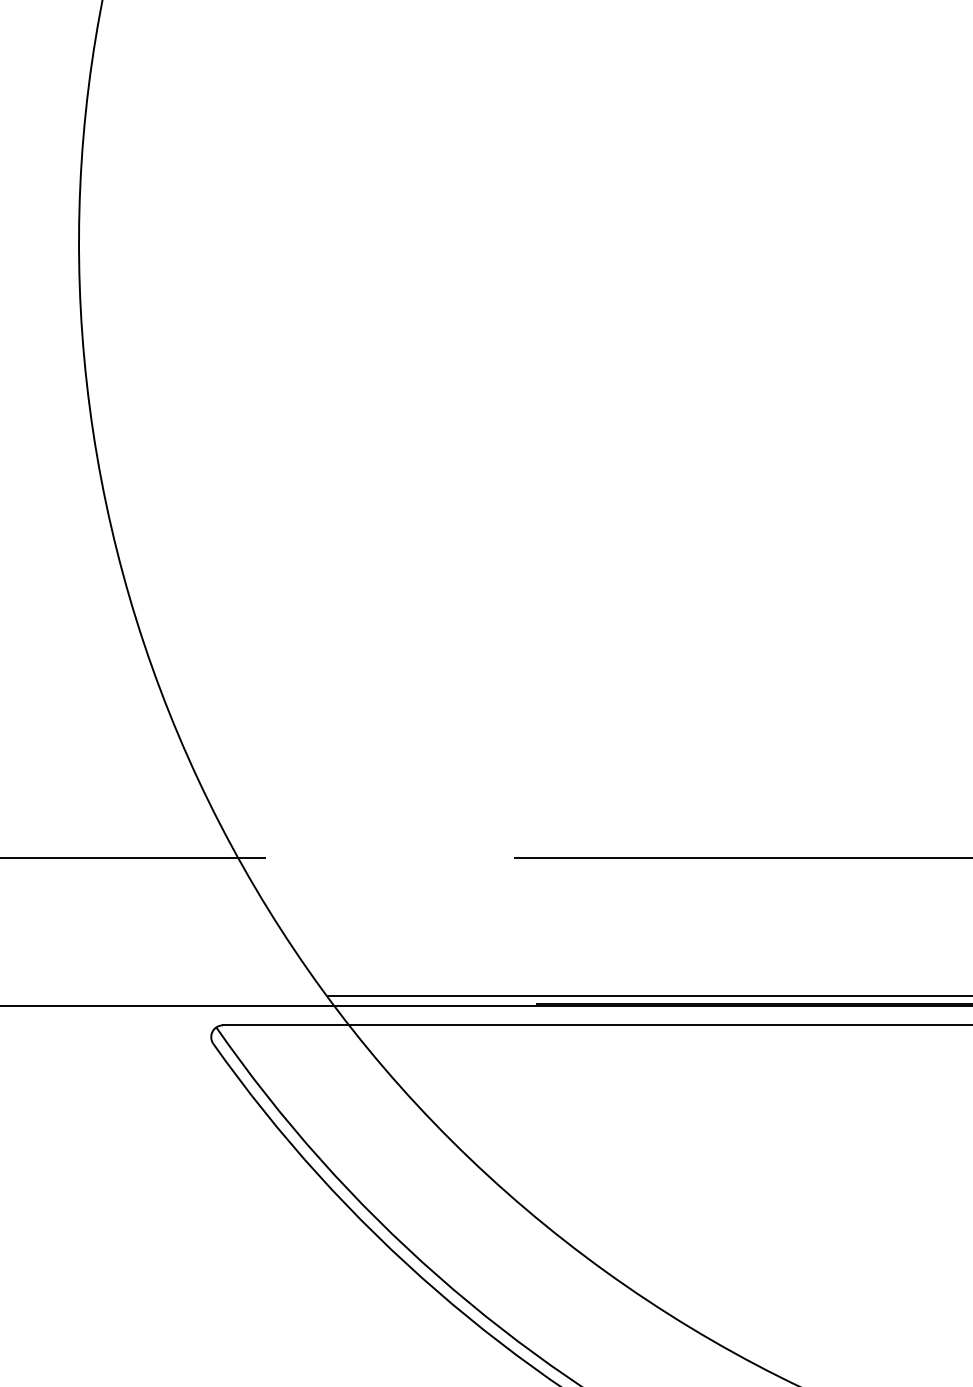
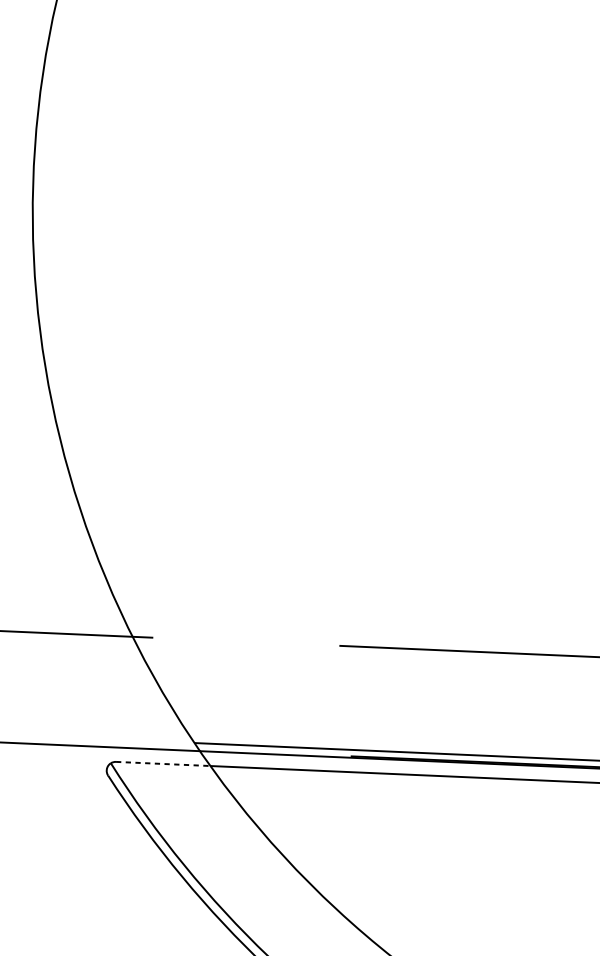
line: (286, 1025) -> (163, 764), solid -> dashed

